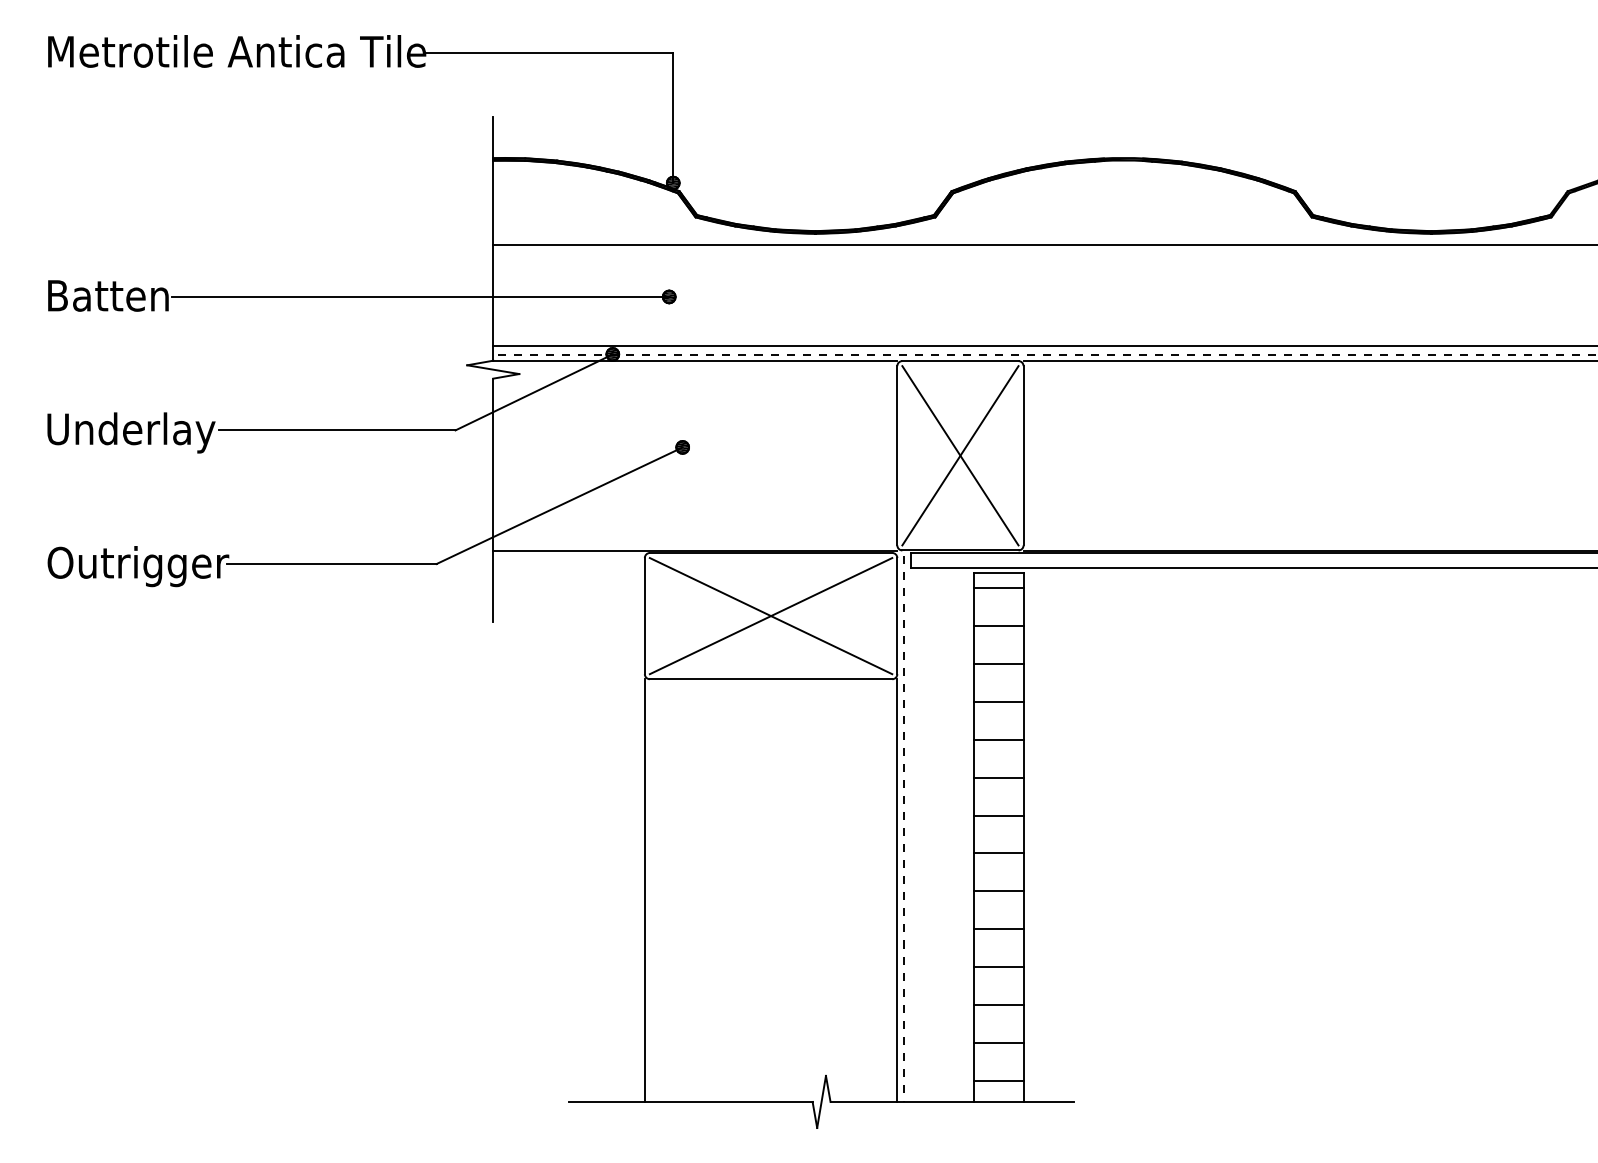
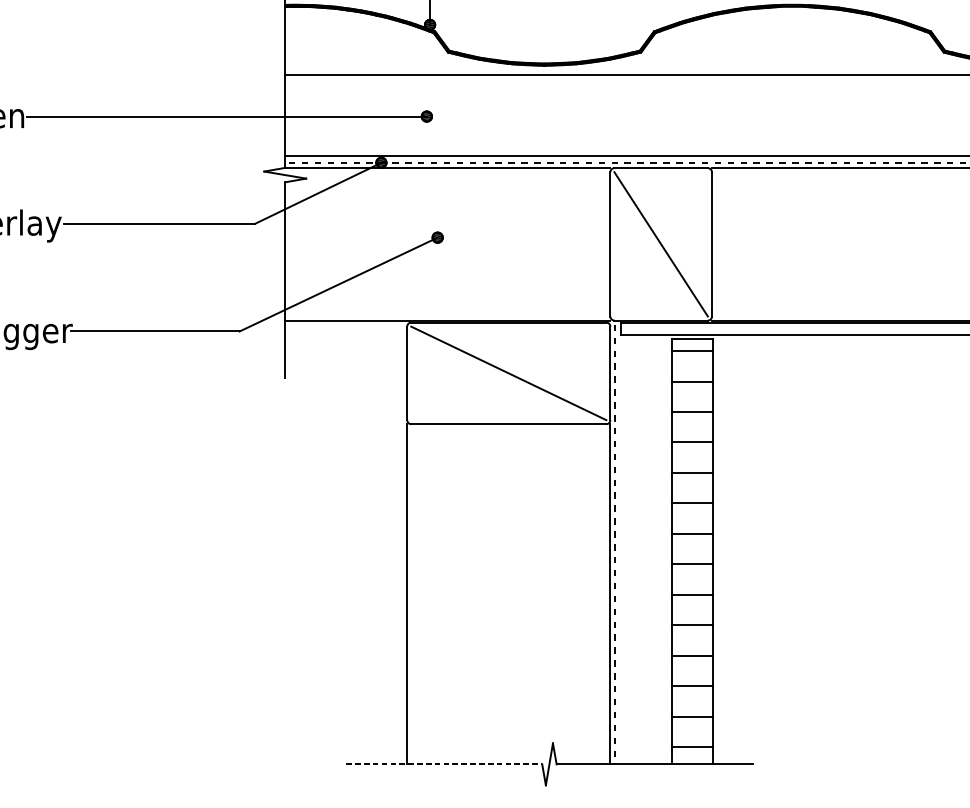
line: (960, 455) -> (661, 244), removed
line: (770, 616) -> (508, 373), removed
line: (690, 1101) -> (443, 763), solid -> dashed

